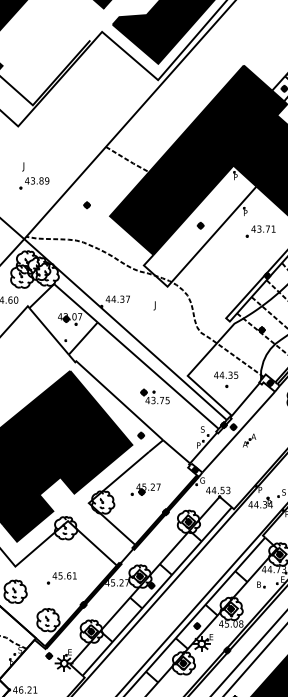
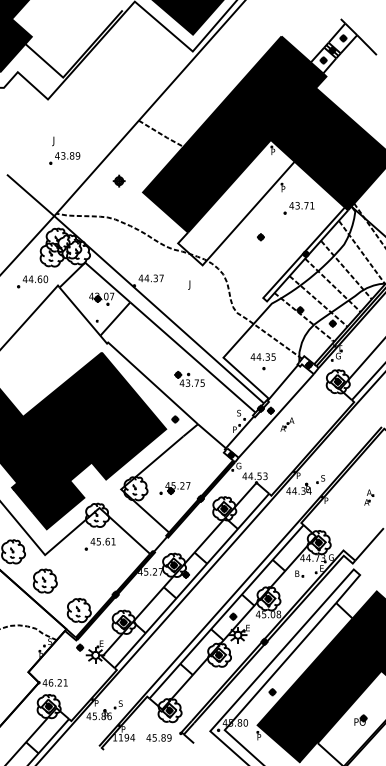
part: (87, 204) -> (119, 180), size x1.6
part: (200, 225) -> (260, 237), moved
part: (145, 489) -> (174, 488), moved
part: (61, 577) -> (99, 543), moved

